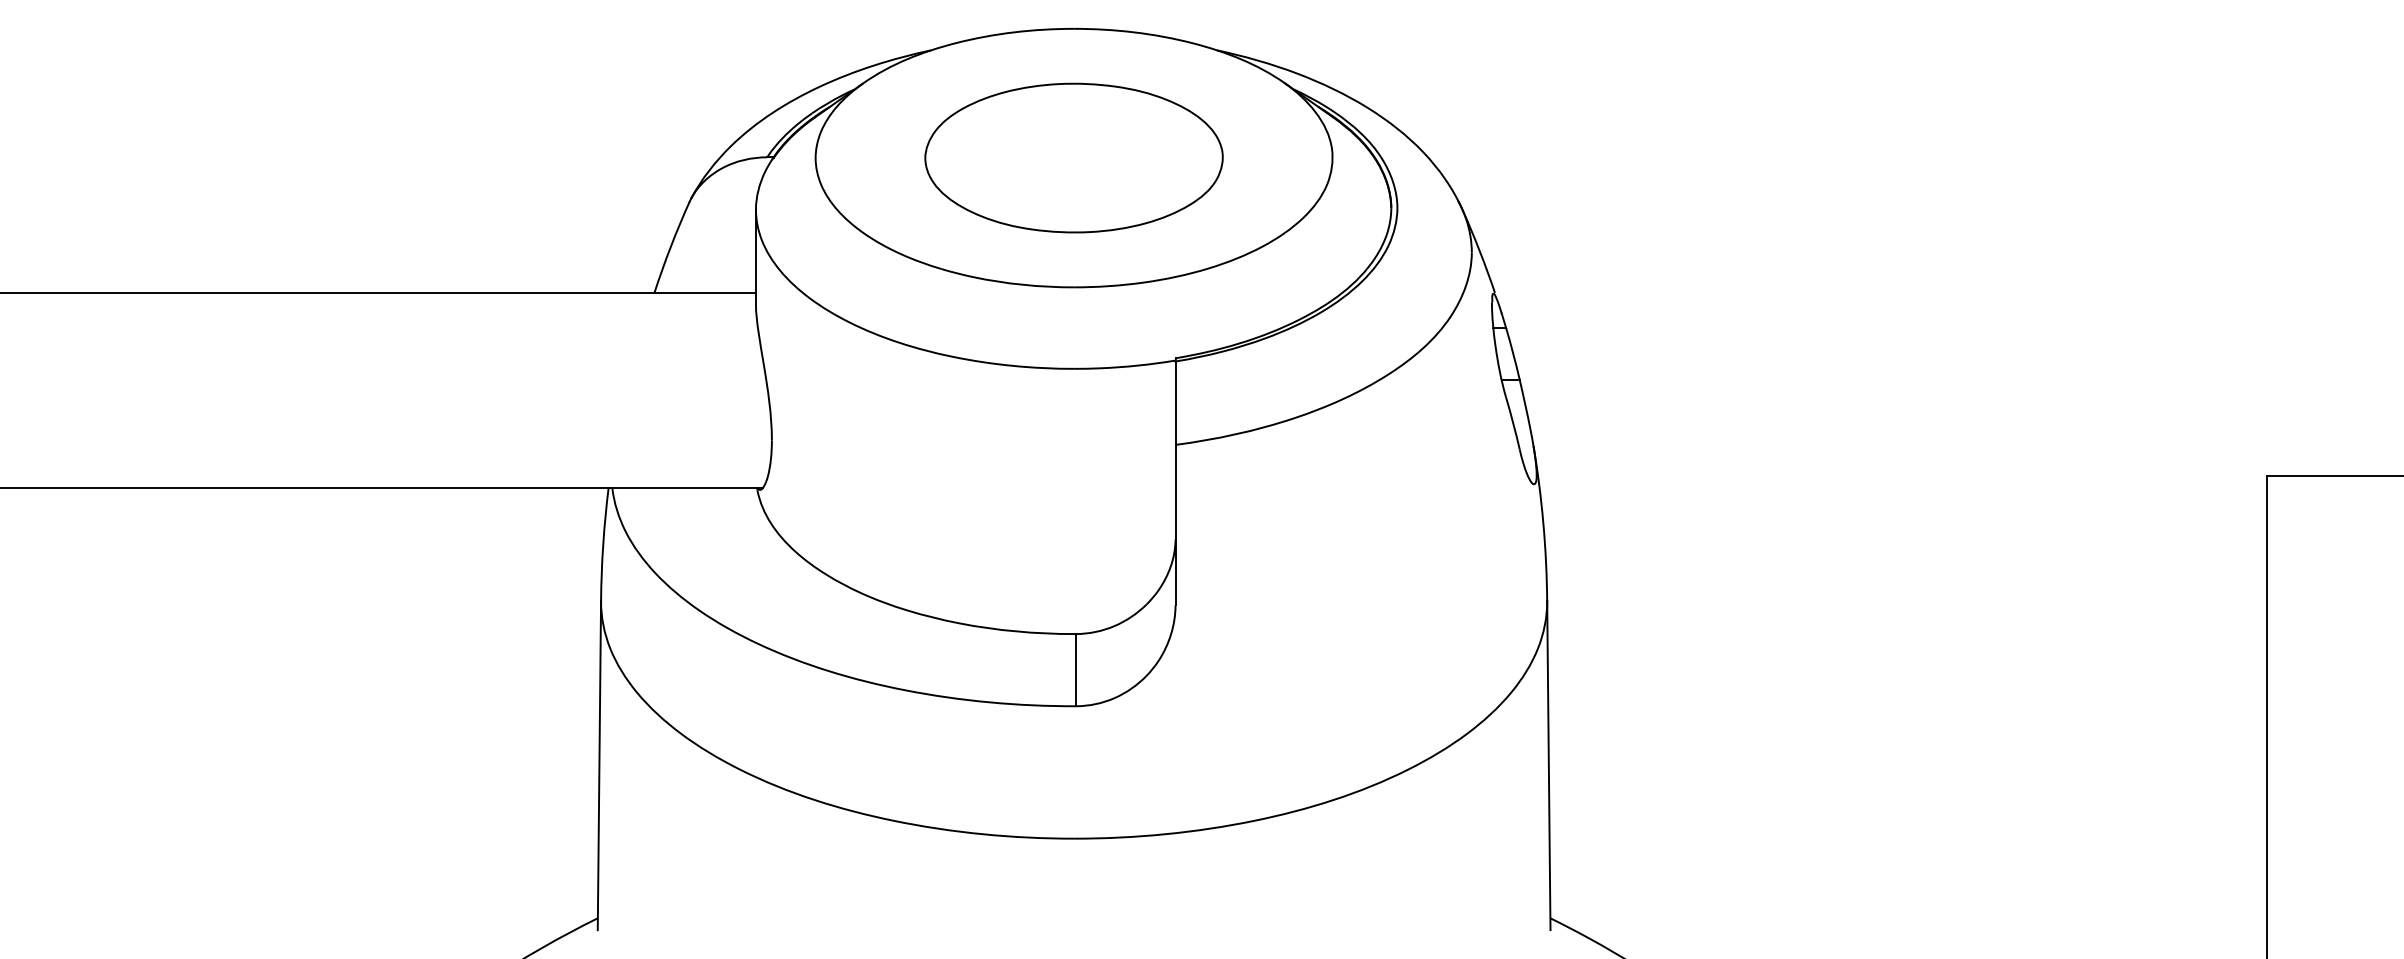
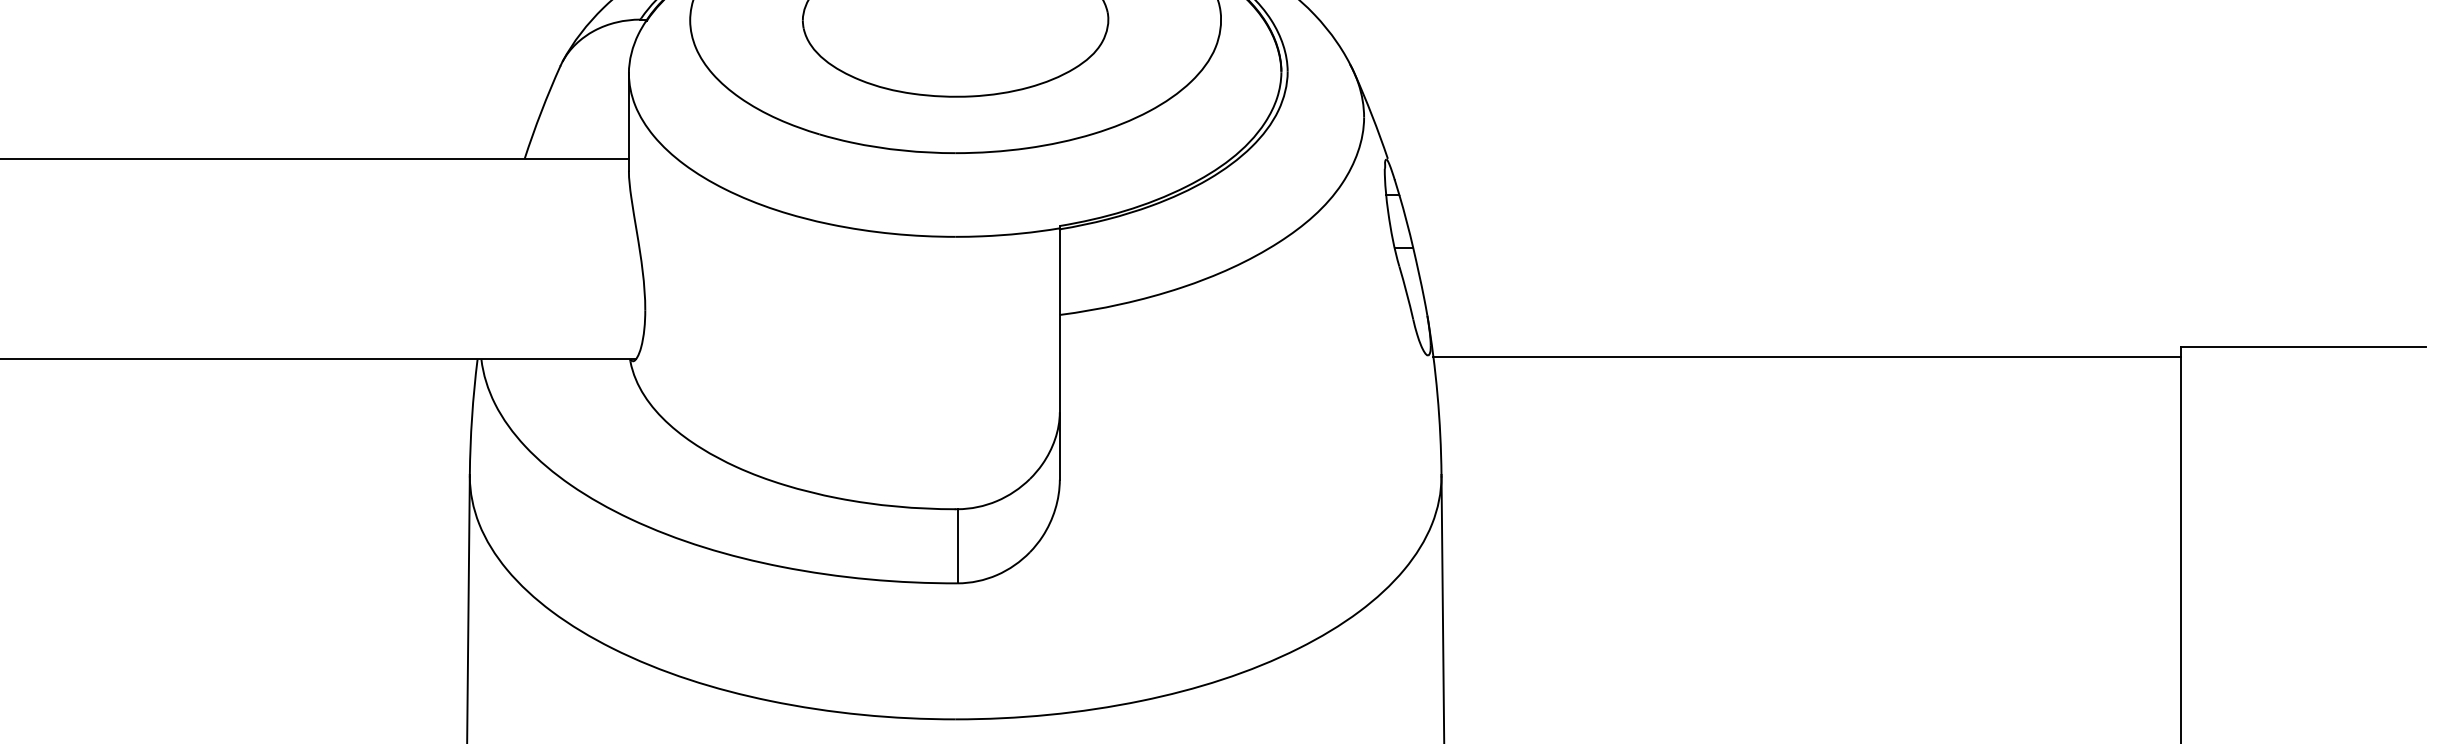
line: (1903, 486) -> (1807, 357), added

